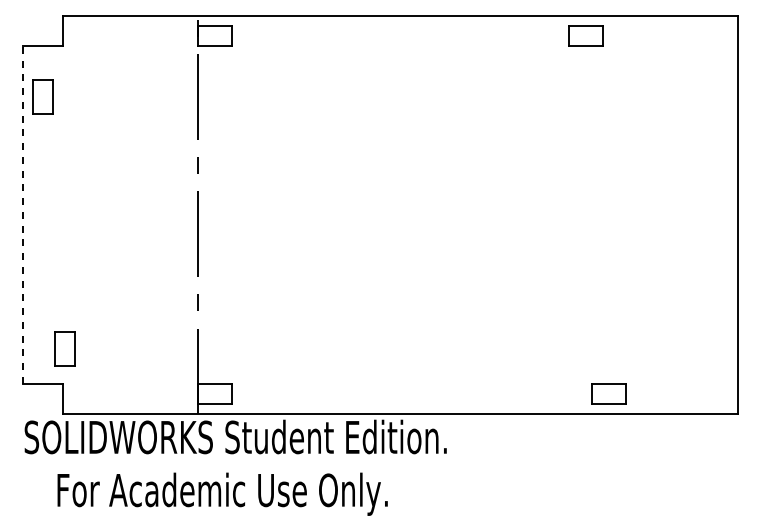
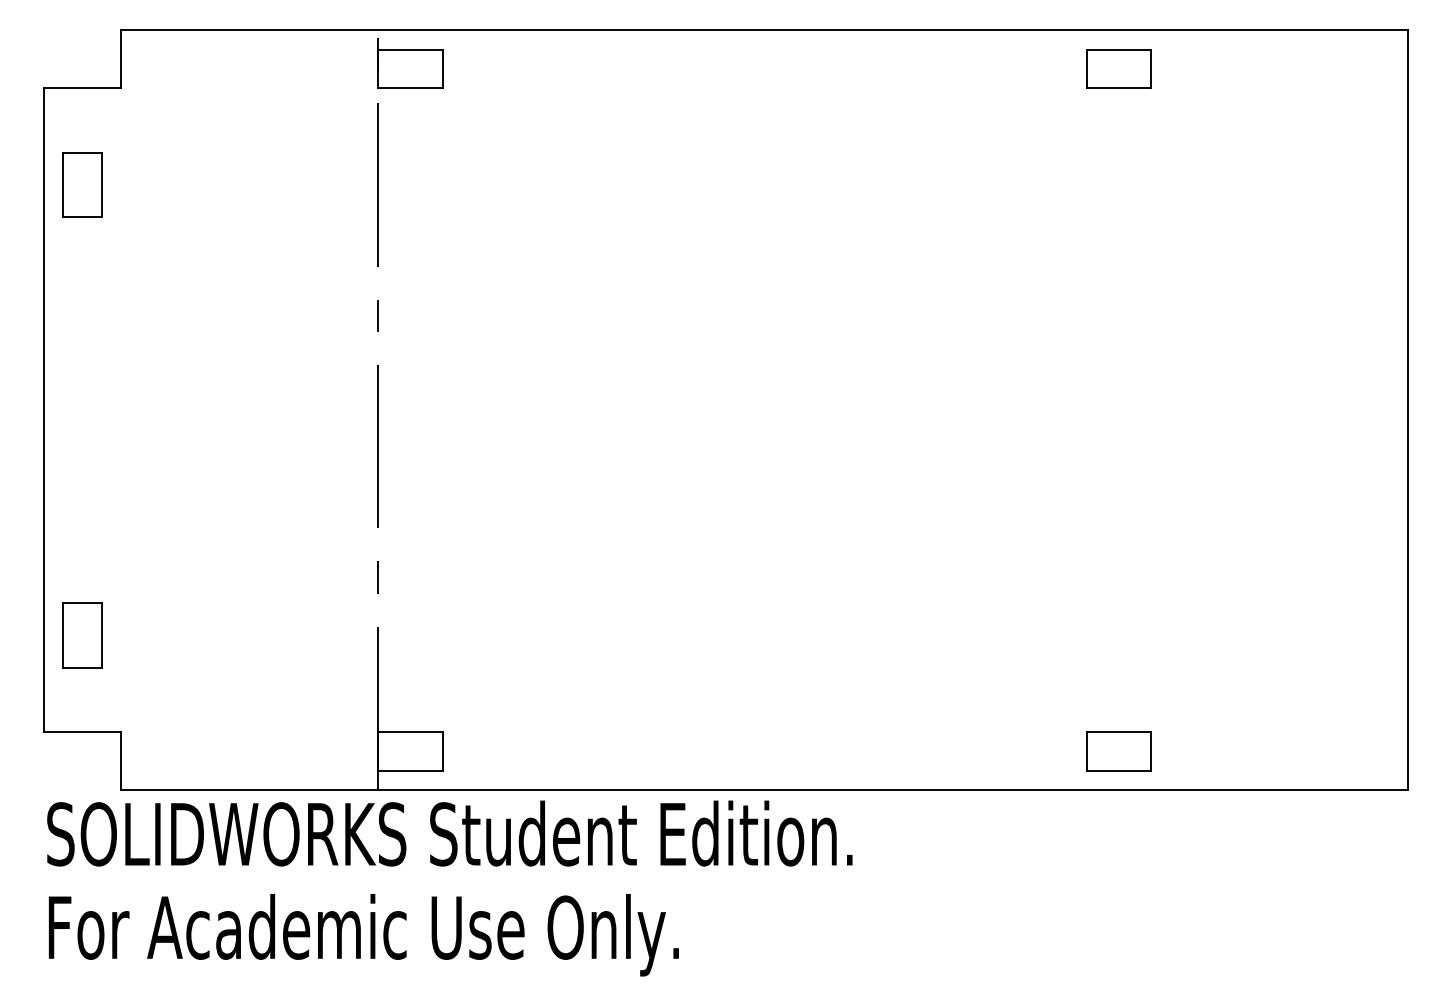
line: (22, 215) -> (42, 410), dashed -> solid
part: (64, 348) -> (81, 634), moved
part: (608, 393) -> (1117, 750), moved
text: (222, 493) -> (363, 933), moved

